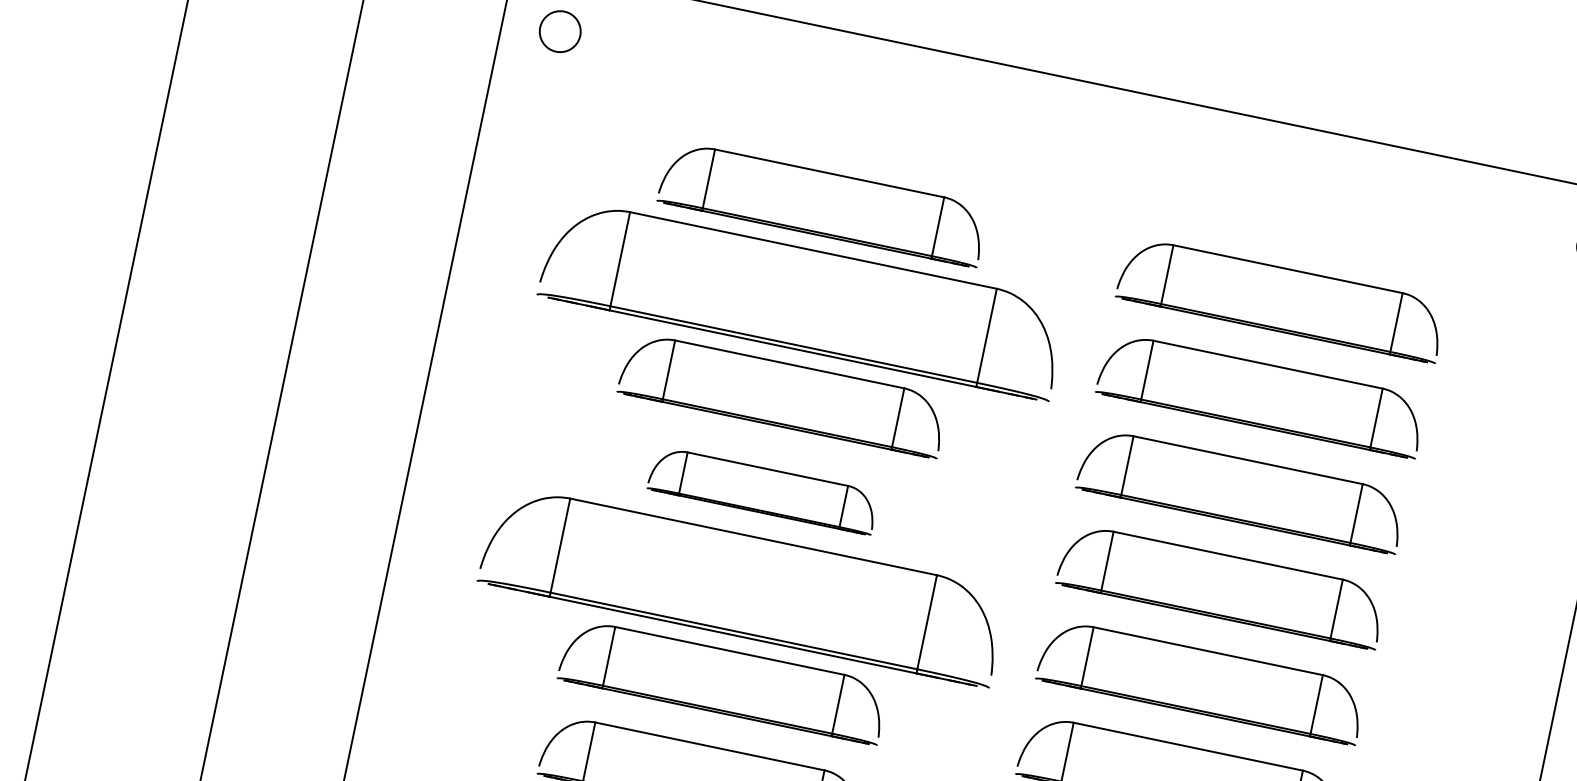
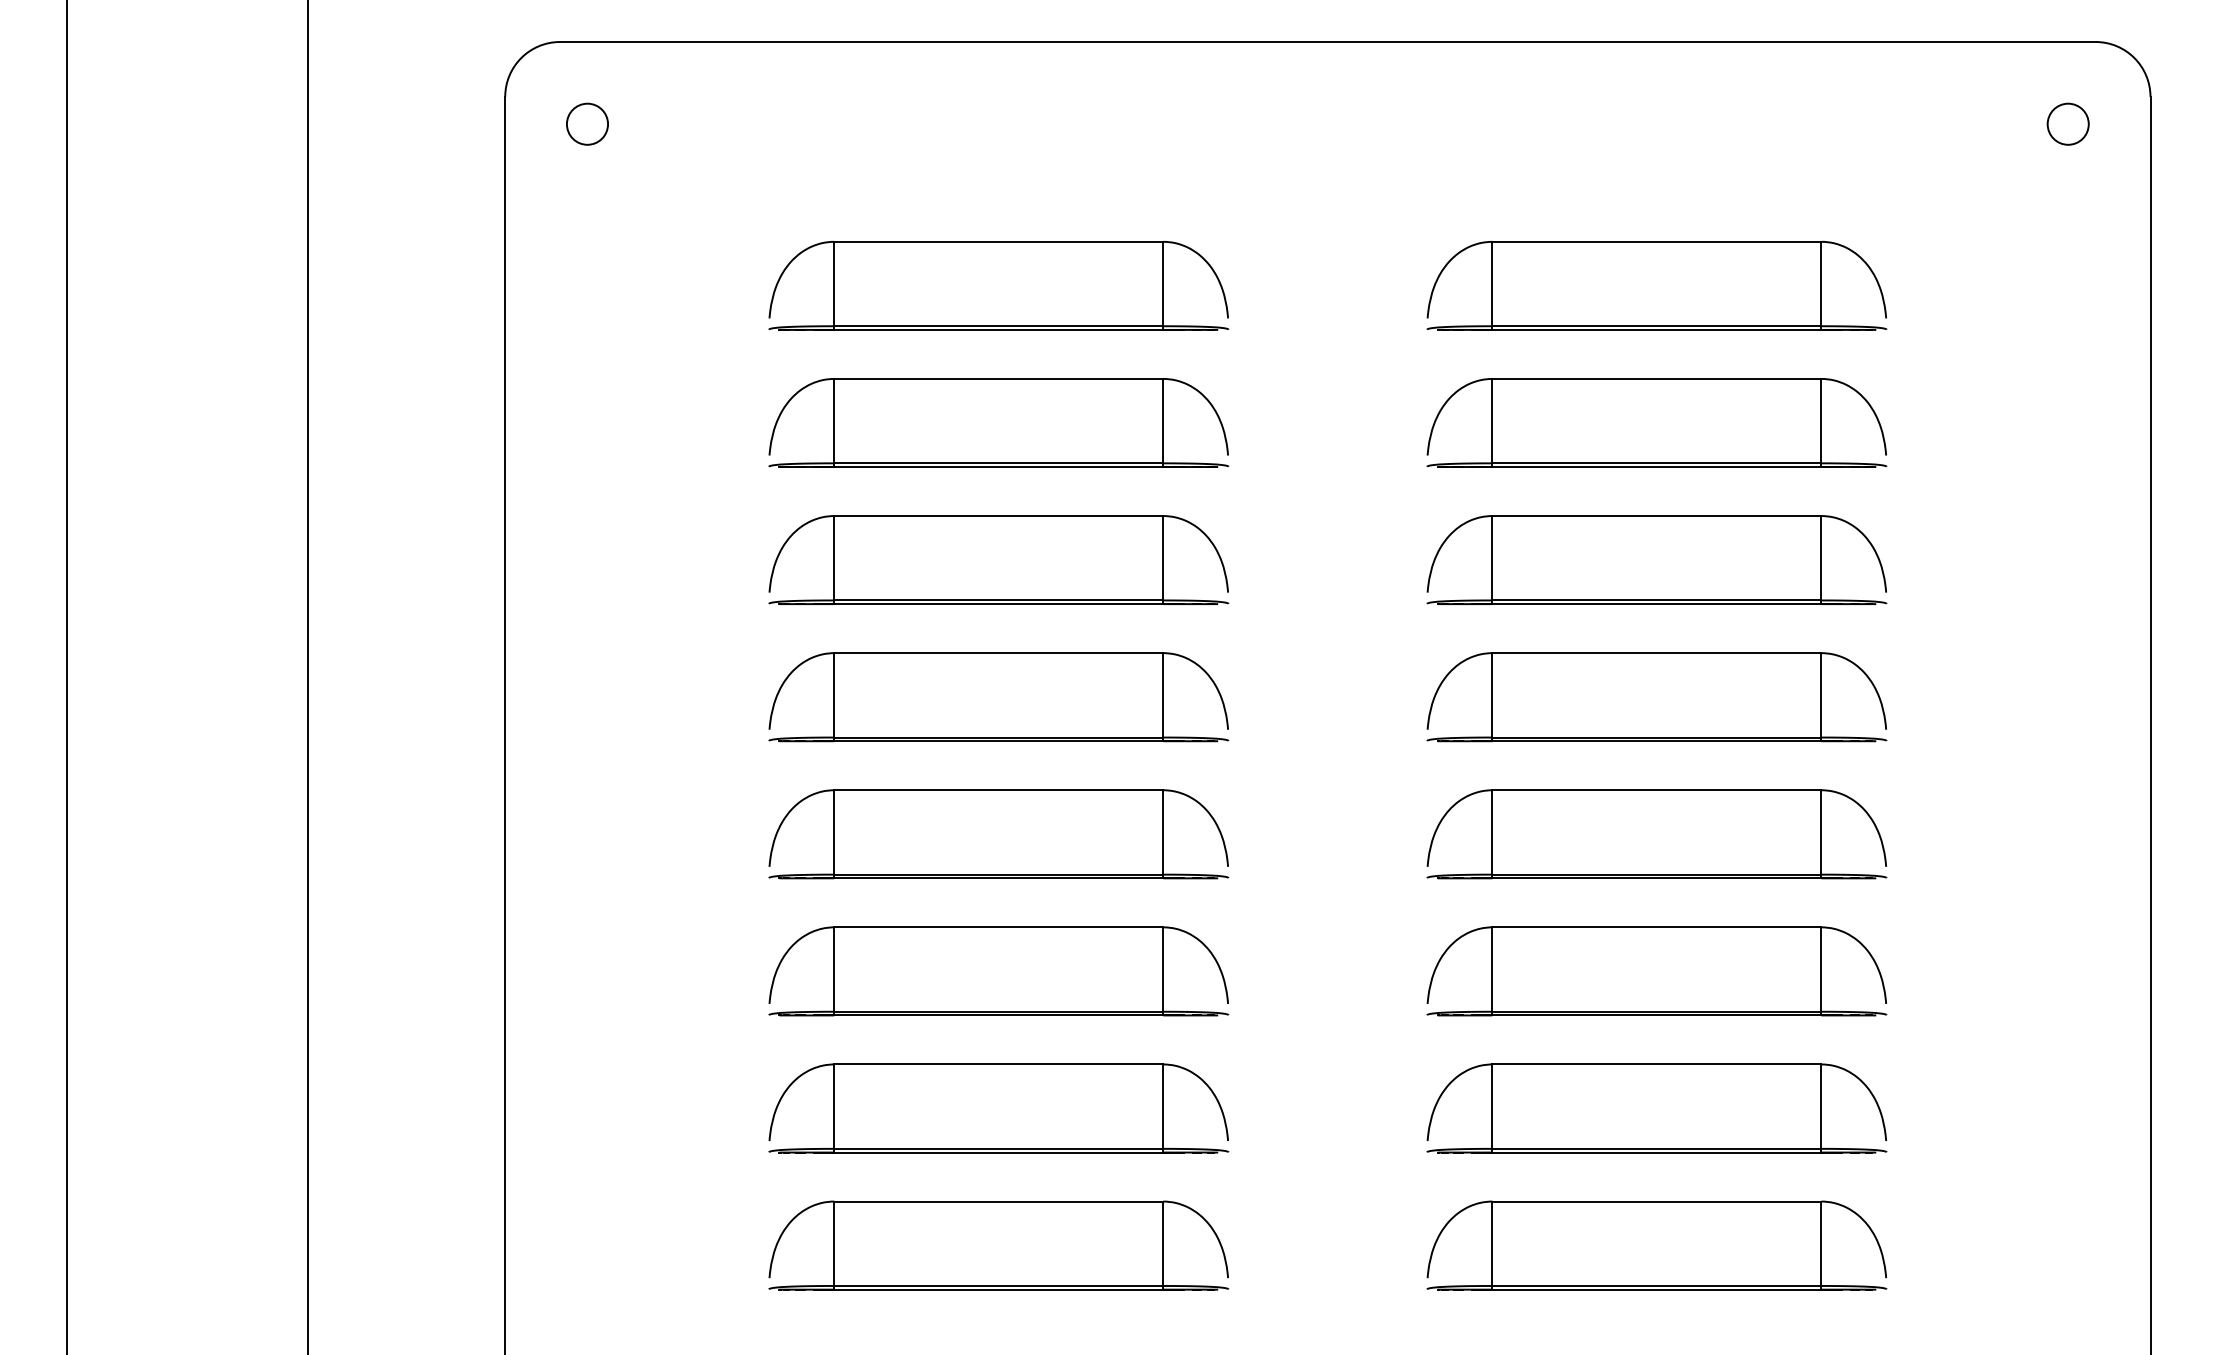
circle: (560, 31) -> (587, 123), size x0.71
part: (803, 299) -> (998, 422), size x0.62
part: (763, 490) -> (998, 697), size x1.43
part: (743, 586) -> (998, 834), size x0.62

